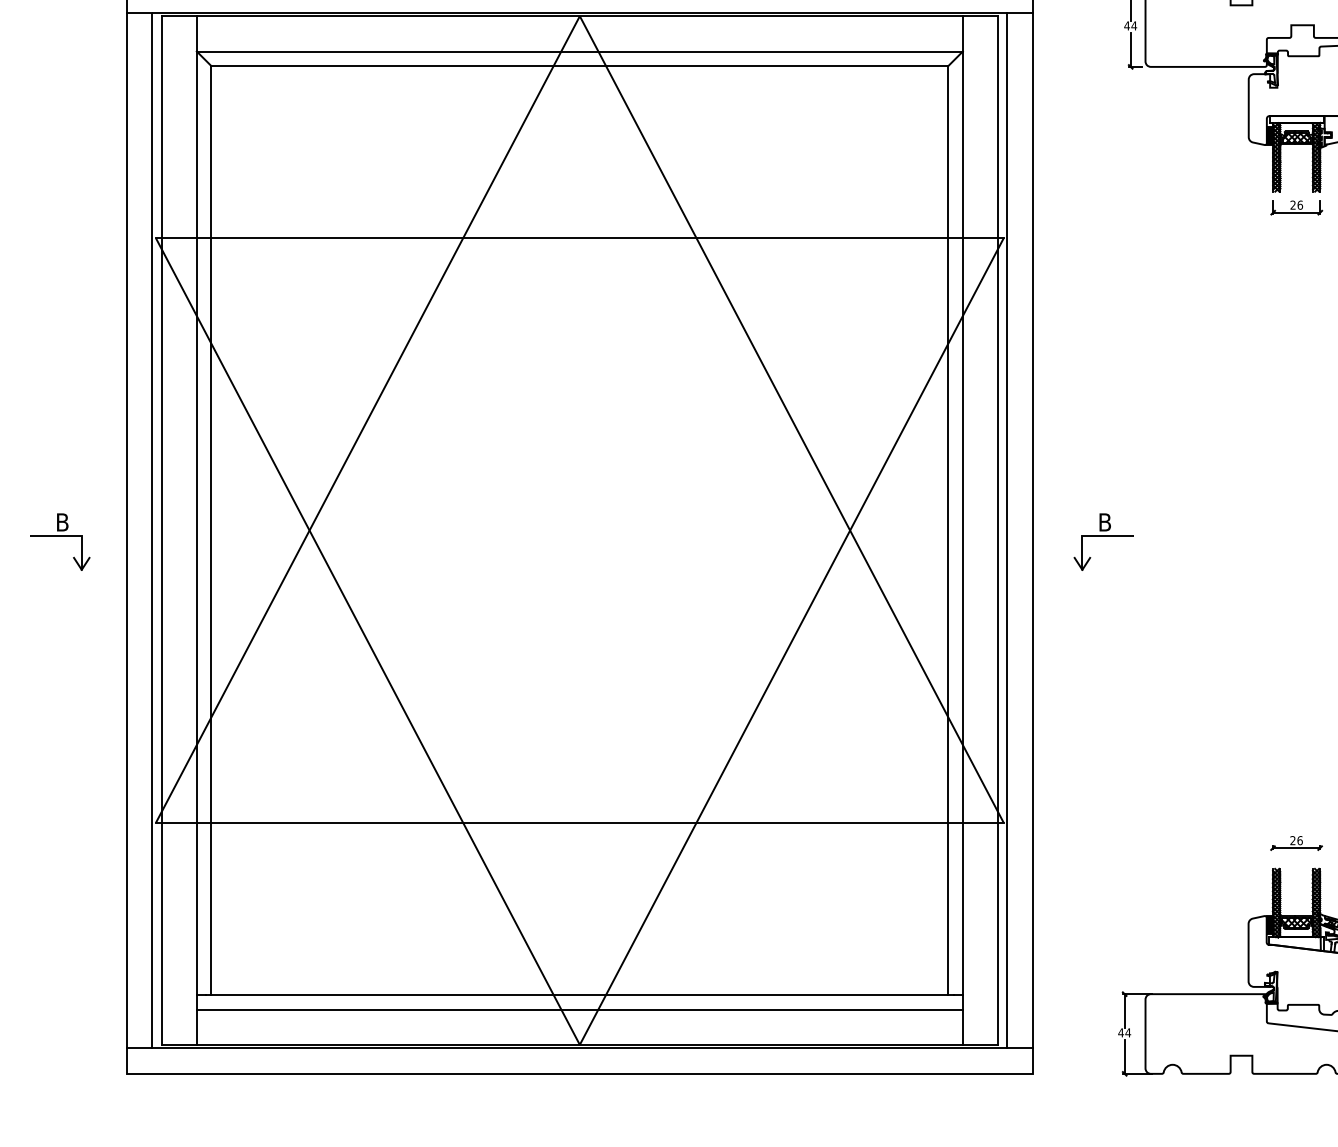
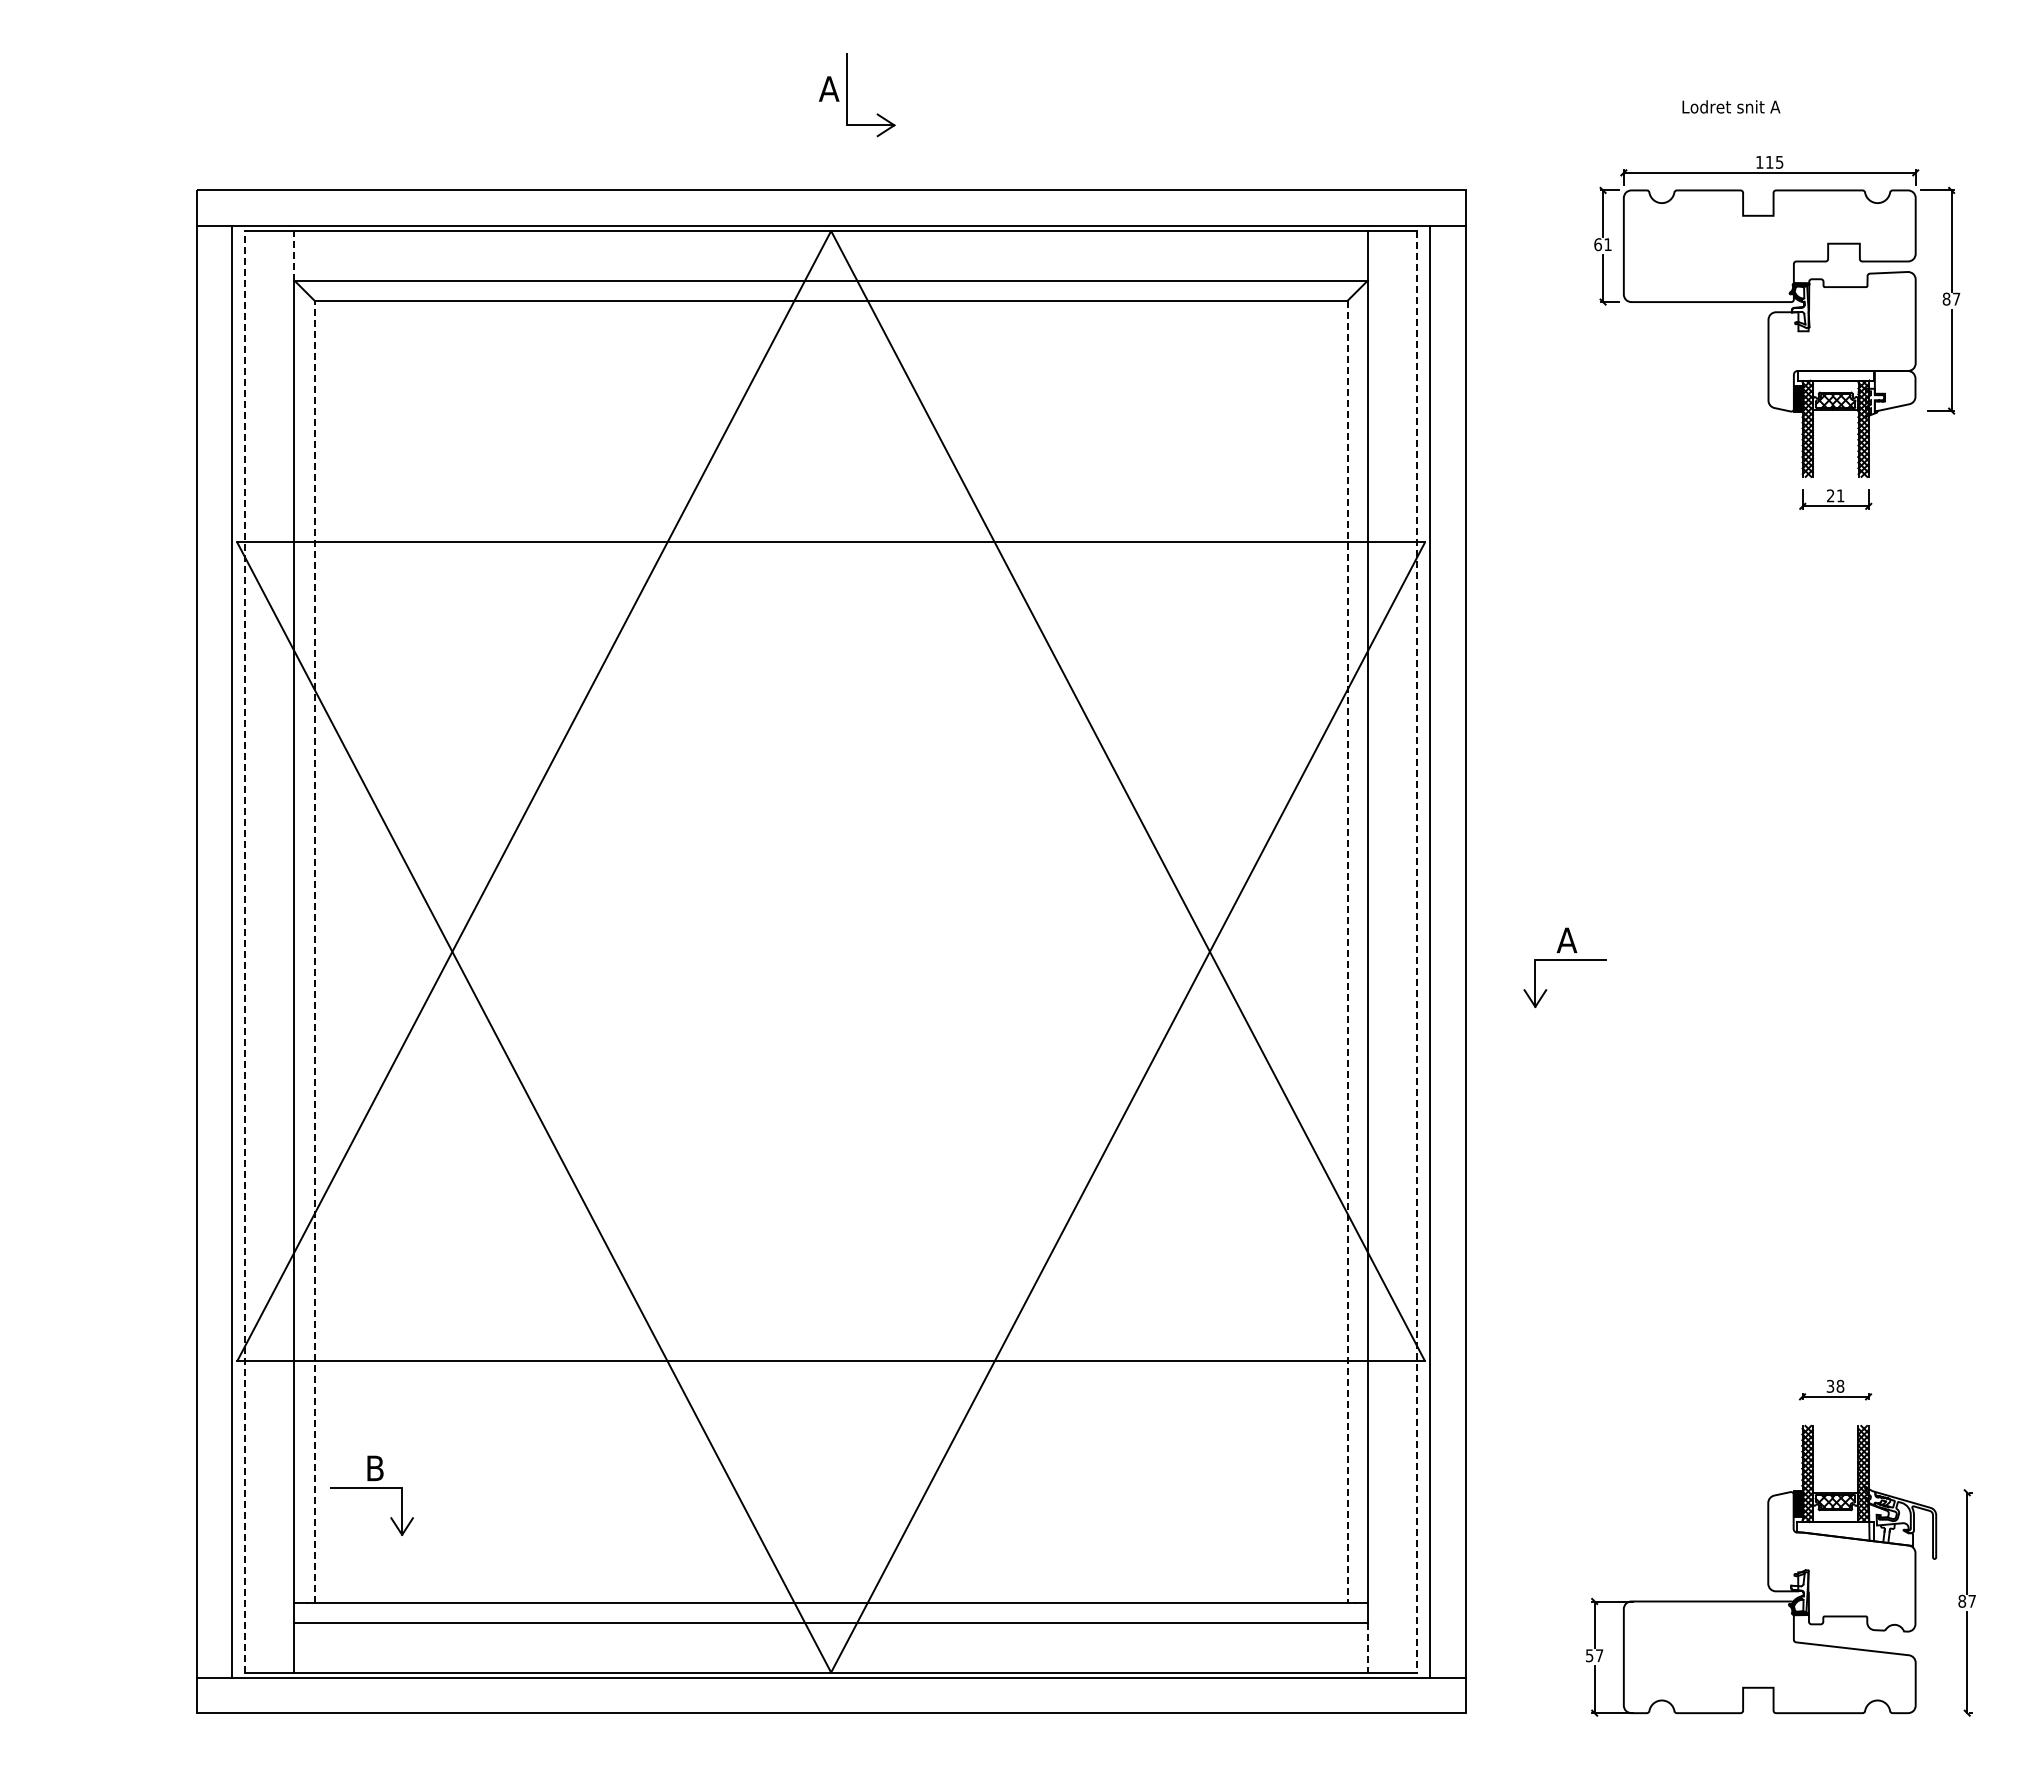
text: (1131, 25) -> (1603, 244), 44 -> 61
line: (196, 33) -> (294, 255), solid -> dashed
text: (1300, 204) -> (1840, 495), 26 -> 21
text: (1104, 522) -> (1566, 940), B -> A
line: (161, 530) -> (244, 951), solid -> dashed
line: (211, 530) -> (314, 951), solid -> dashed
line: (948, 530) -> (1347, 951), solid -> dashed
line: (998, 530) -> (1417, 951), solid -> dashed
part: (59, 536) -> (371, 1488), moved
text: (1296, 840) -> (1835, 1386), 26 -> 38
line: (962, 1026) -> (1367, 1647), solid -> dashed
text: (1124, 1032) -> (1594, 1655), 44 -> 57

